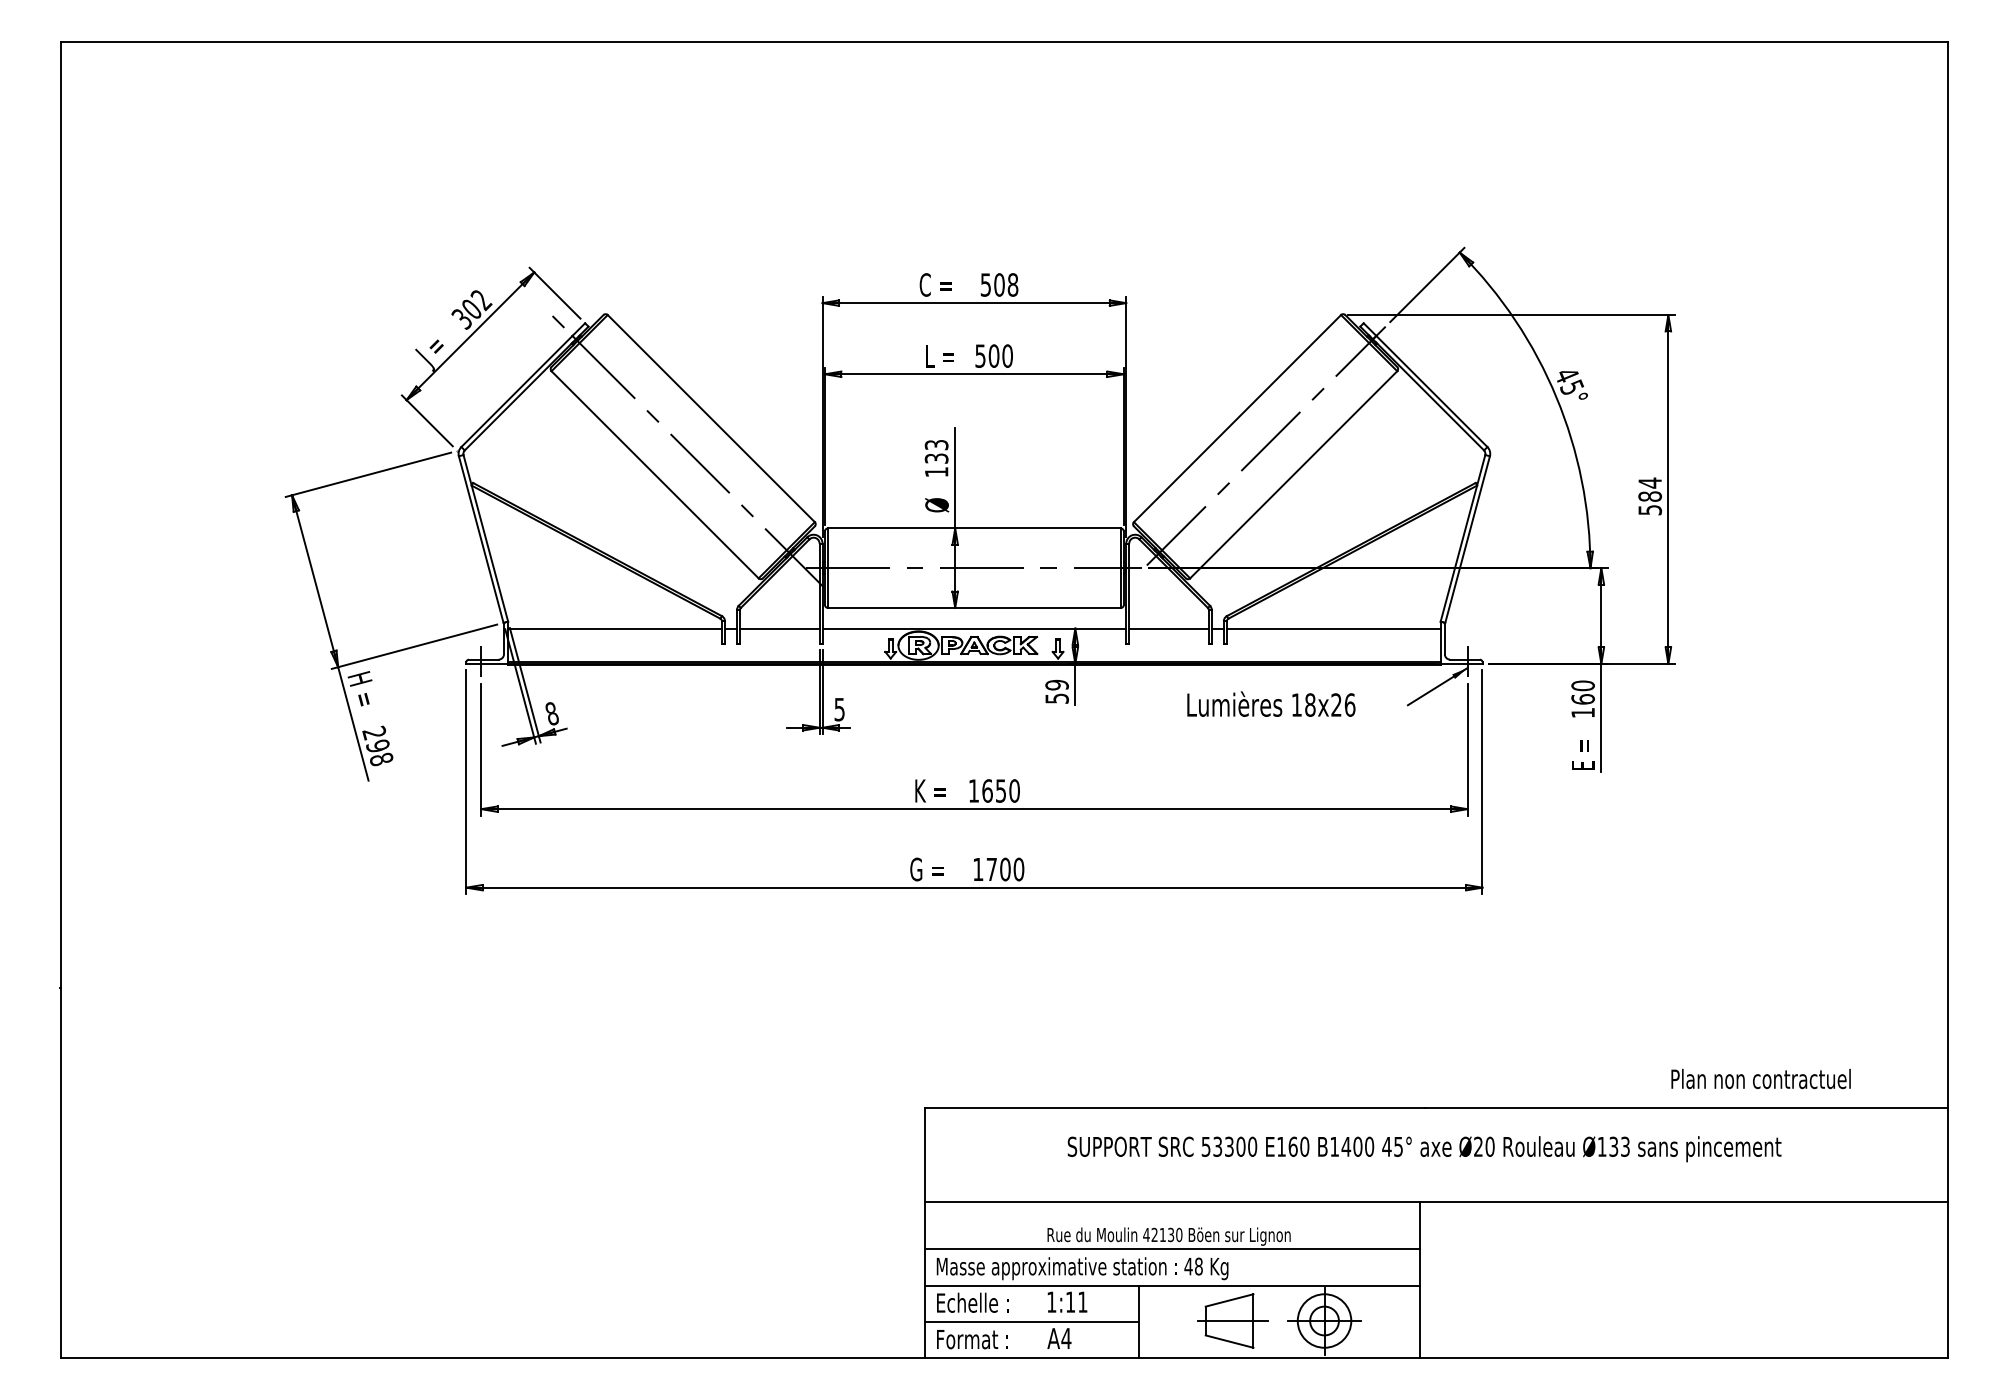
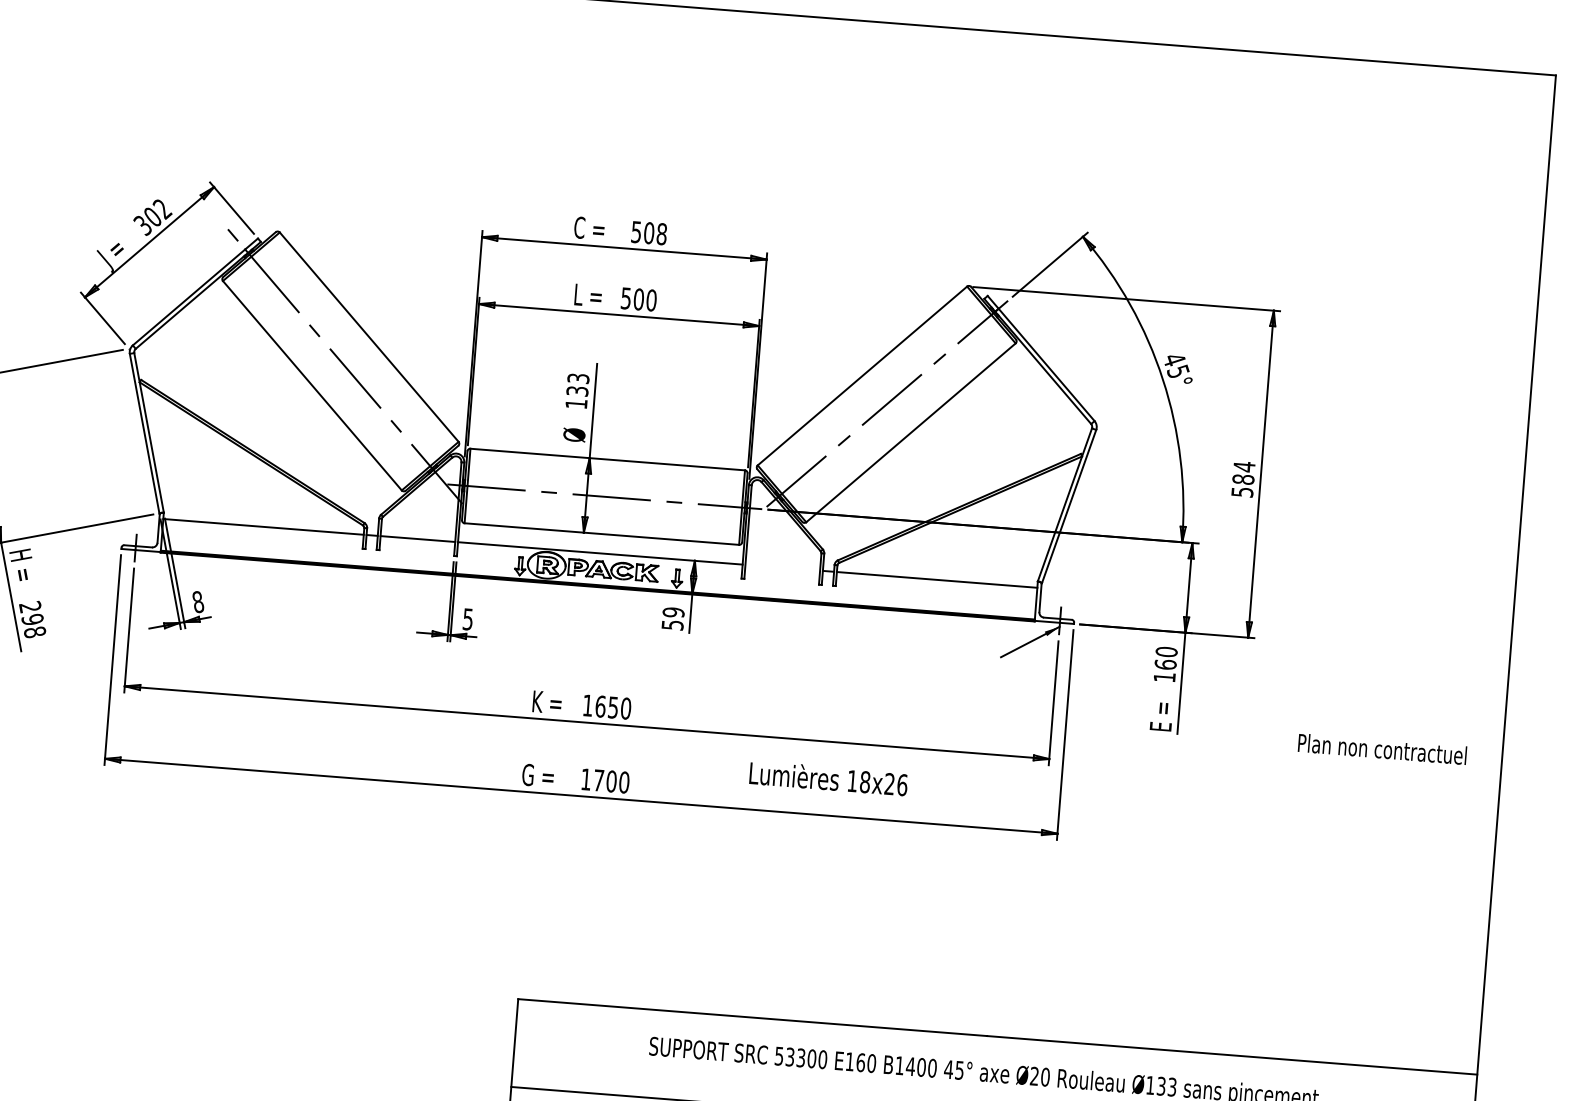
line: (1168, 628) -> (782, 567), removed
text: (1271, 703) -> (828, 777), moved
text: (1760, 1078) -> (1381, 748), moved

